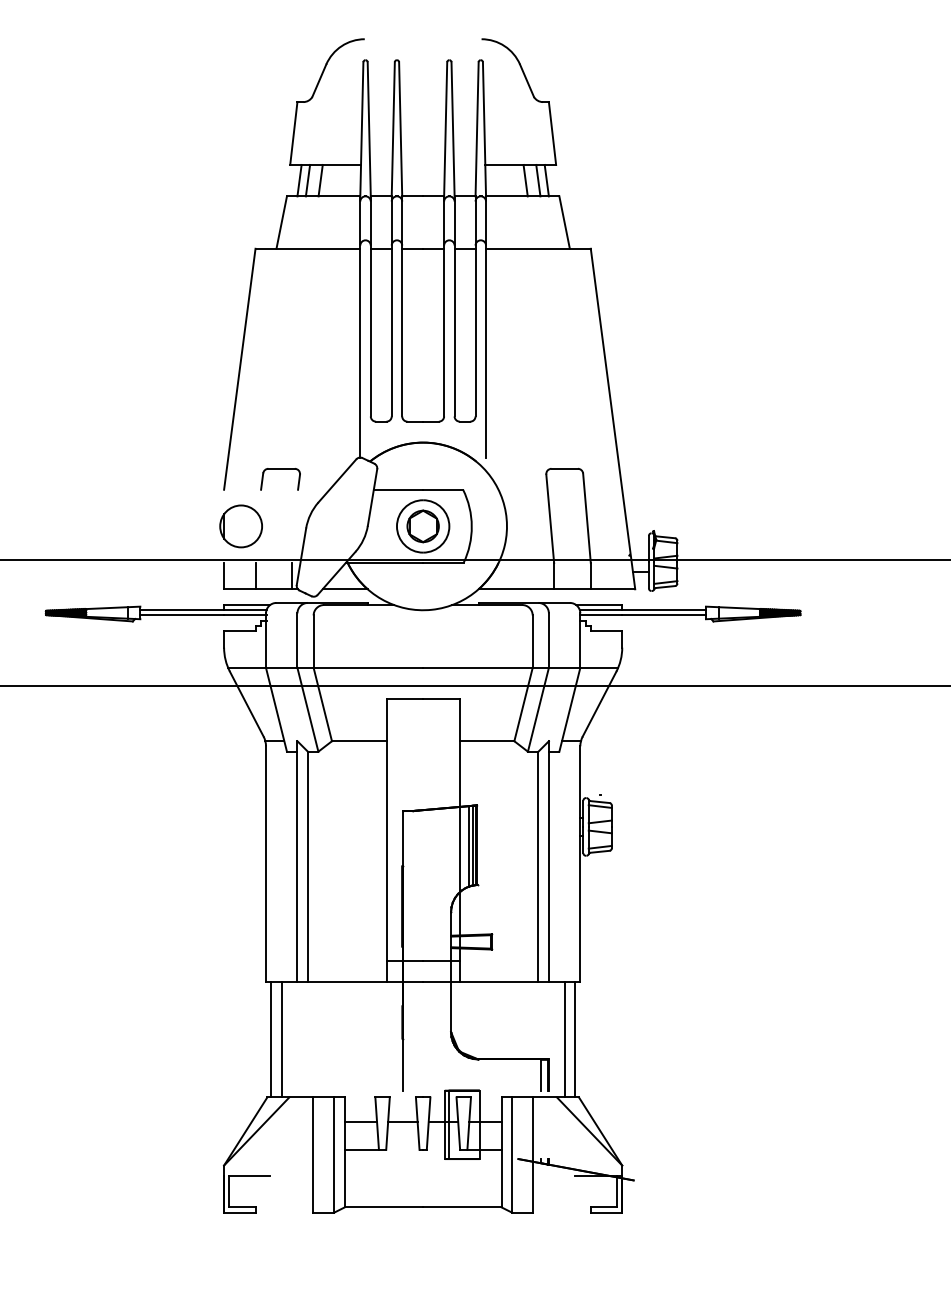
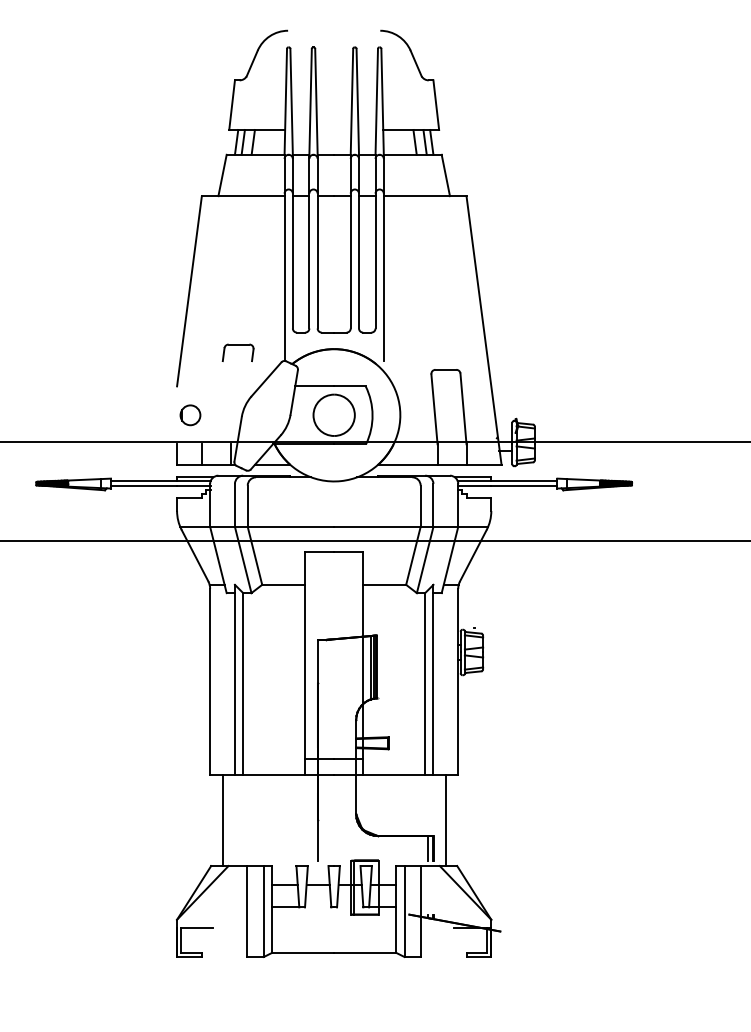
part: (280, 469) -> (238, 345), moved
part: (240, 526) -> (190, 415), size x0.6
part: (422, 526) -> (333, 415), removed
line: (271, 1039) -> (214, 820), removed
line: (575, 1039) -> (454, 820), removed

